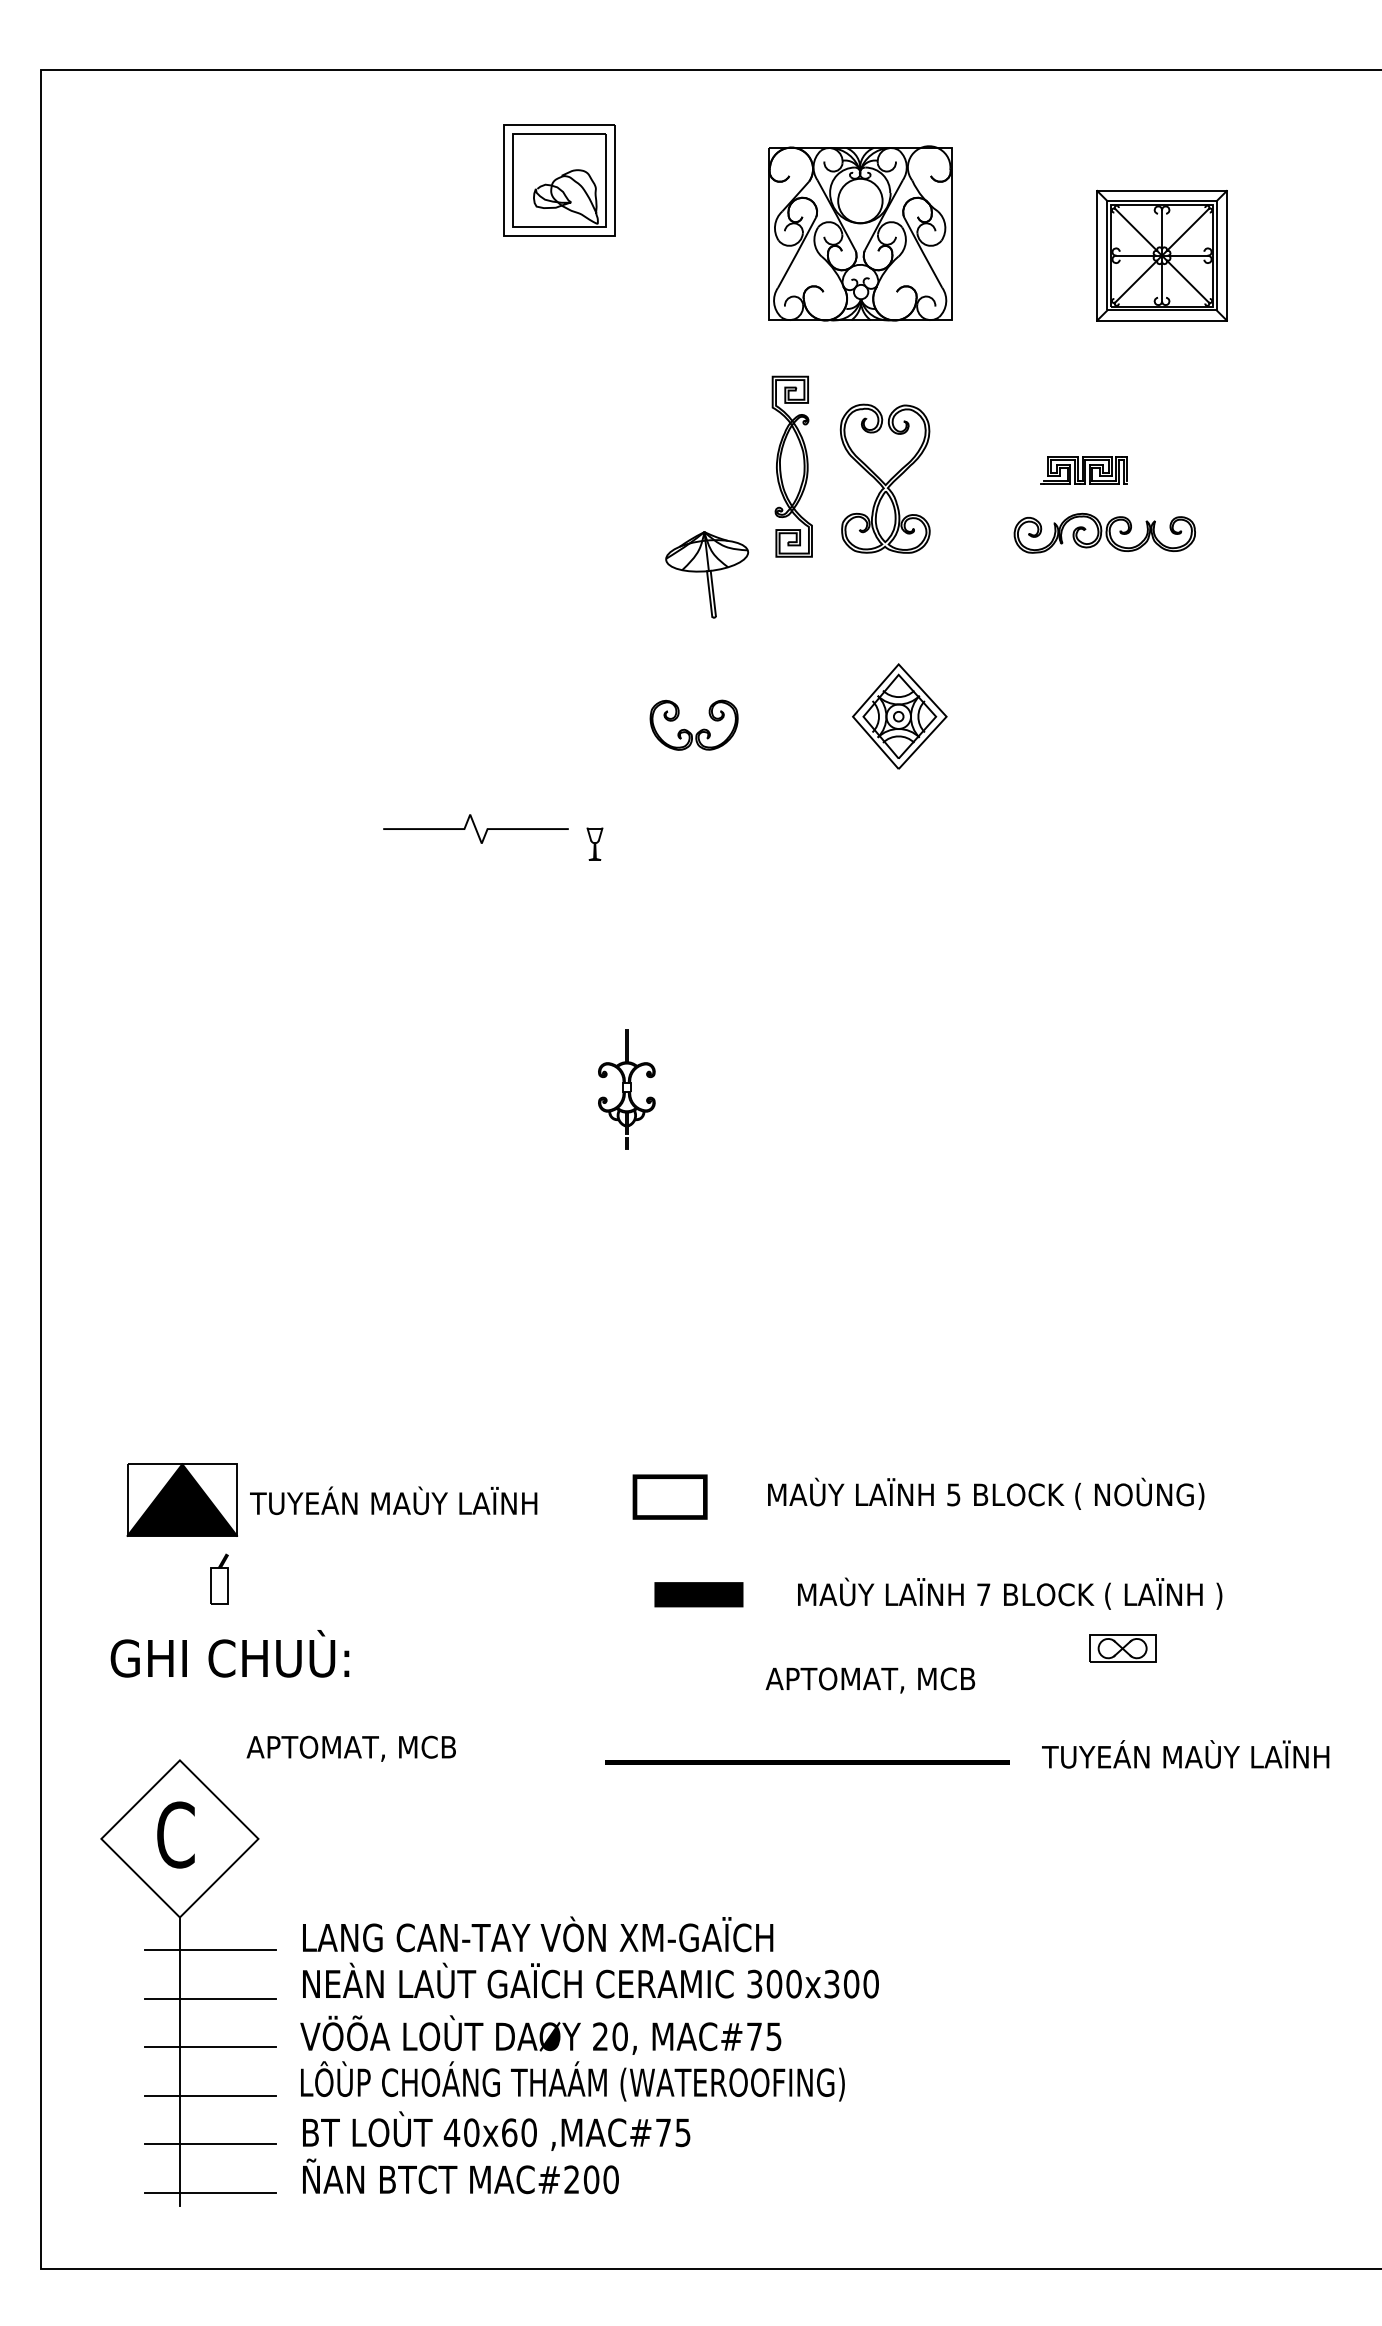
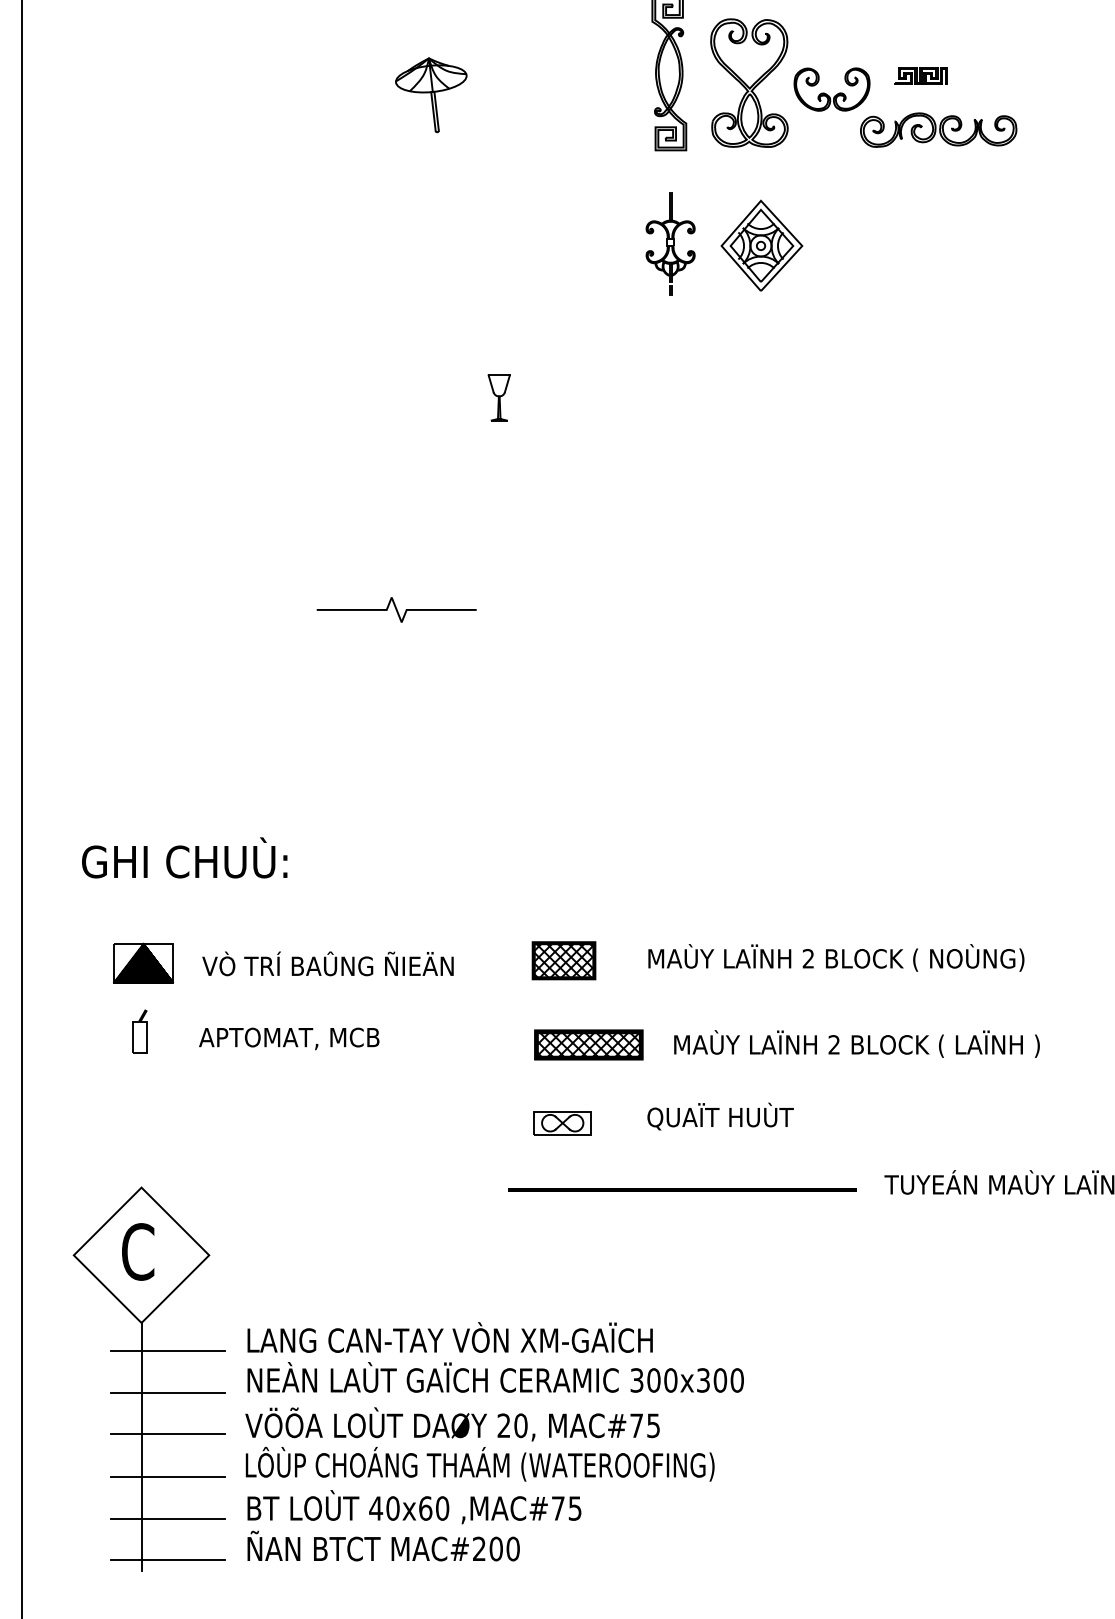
part: (1084, 470) -> (921, 76), size x0.71
part: (707, 574) -> (431, 94), moved
part: (899, 716) -> (761, 245), moved
part: (687, 729) -> (826, 93), moved
curve: (475, 828) -> (396, 609), moved
part: (594, 844) -> (498, 398), size x1.67
part: (626, 1089) -> (670, 244), moved
text: (953, 1494) -> (808, 958), 5 -> 2
hatch: (669, 1496) -> (563, 960), added
part: (181, 1499) -> (142, 962), size x0.62
text: (396, 1500) -> (328, 963), TUYEÁN MAÙY LAÏNH -> VÒ TRÍ BAÛNG ÑIEÄN
part: (219, 1578) -> (139, 1030), moved
part: (698, 1594) -> (588, 1044), size x1.43
text: (983, 1594) -> (834, 1044), 7 -> 2
part: (1122, 1648) -> (562, 1123), moved
text: (229, 1653) -> (184, 857), moved
text: (870, 1677) -> (736, 1116), APTOMAT, MCB -> QUAÏT HUÙT
text: (350, 1748) -> (288, 1038), moved

